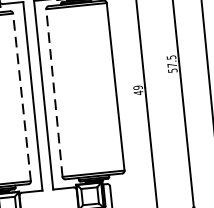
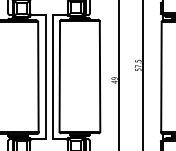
line: (53, 93) -> (59, 76), dashed -> solid
line: (22, 96) -> (38, 76), dashed -> solid

